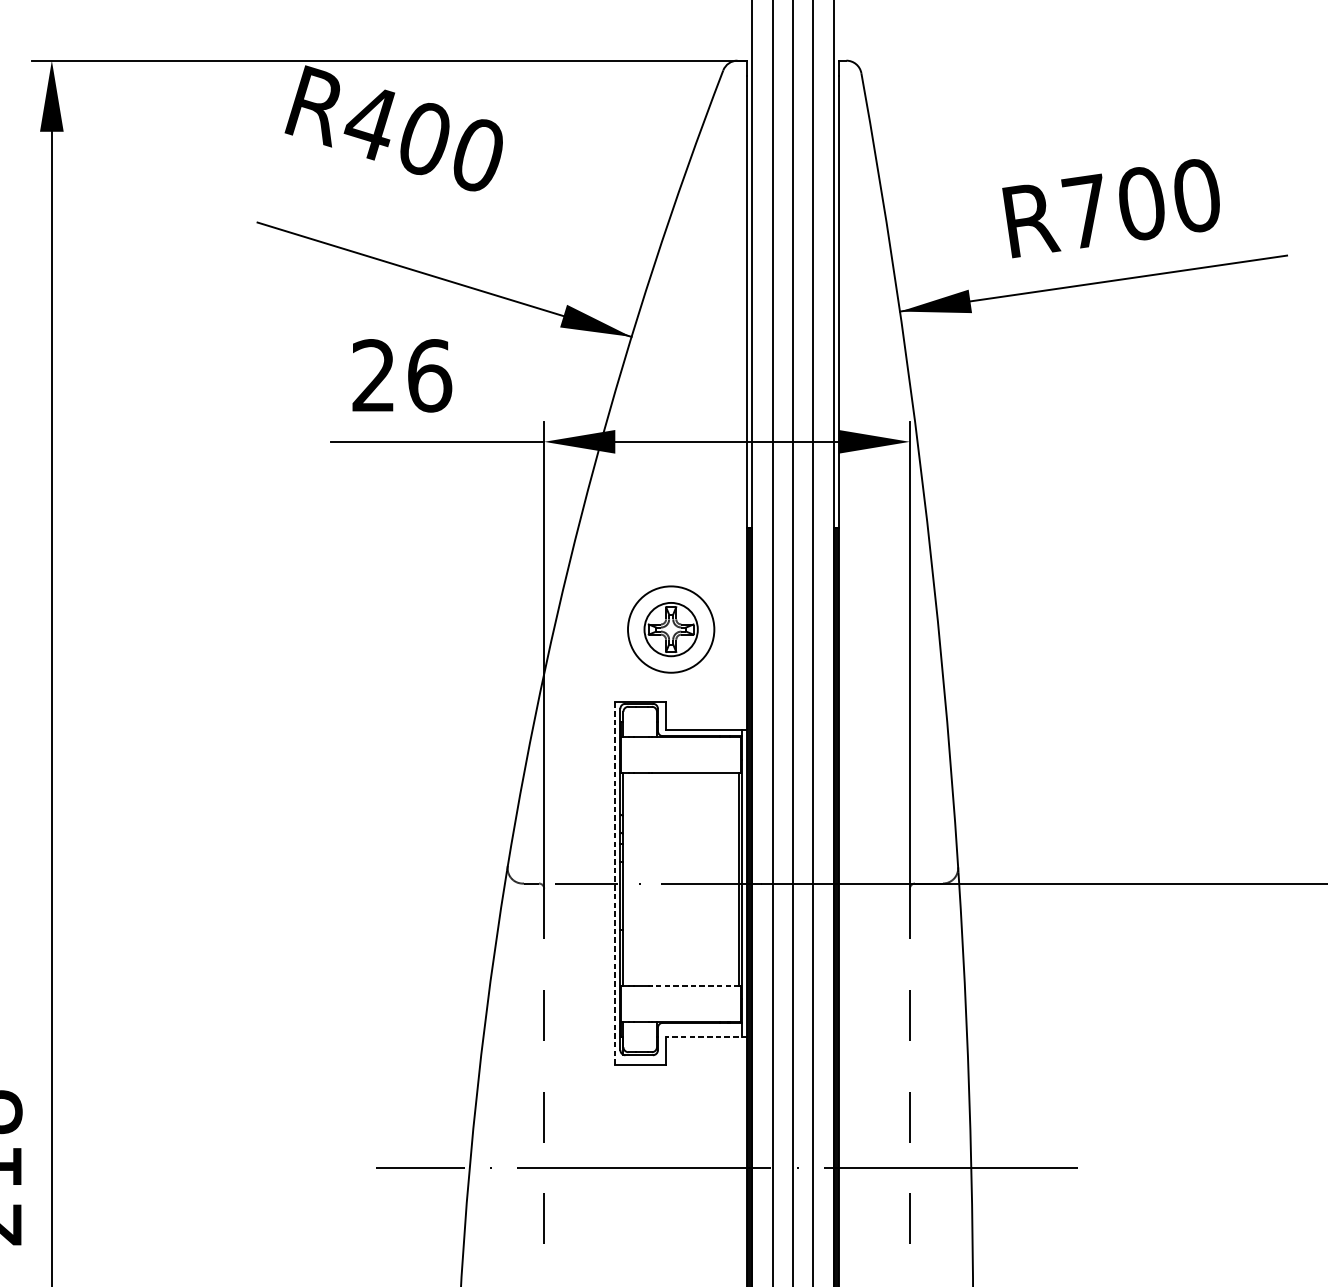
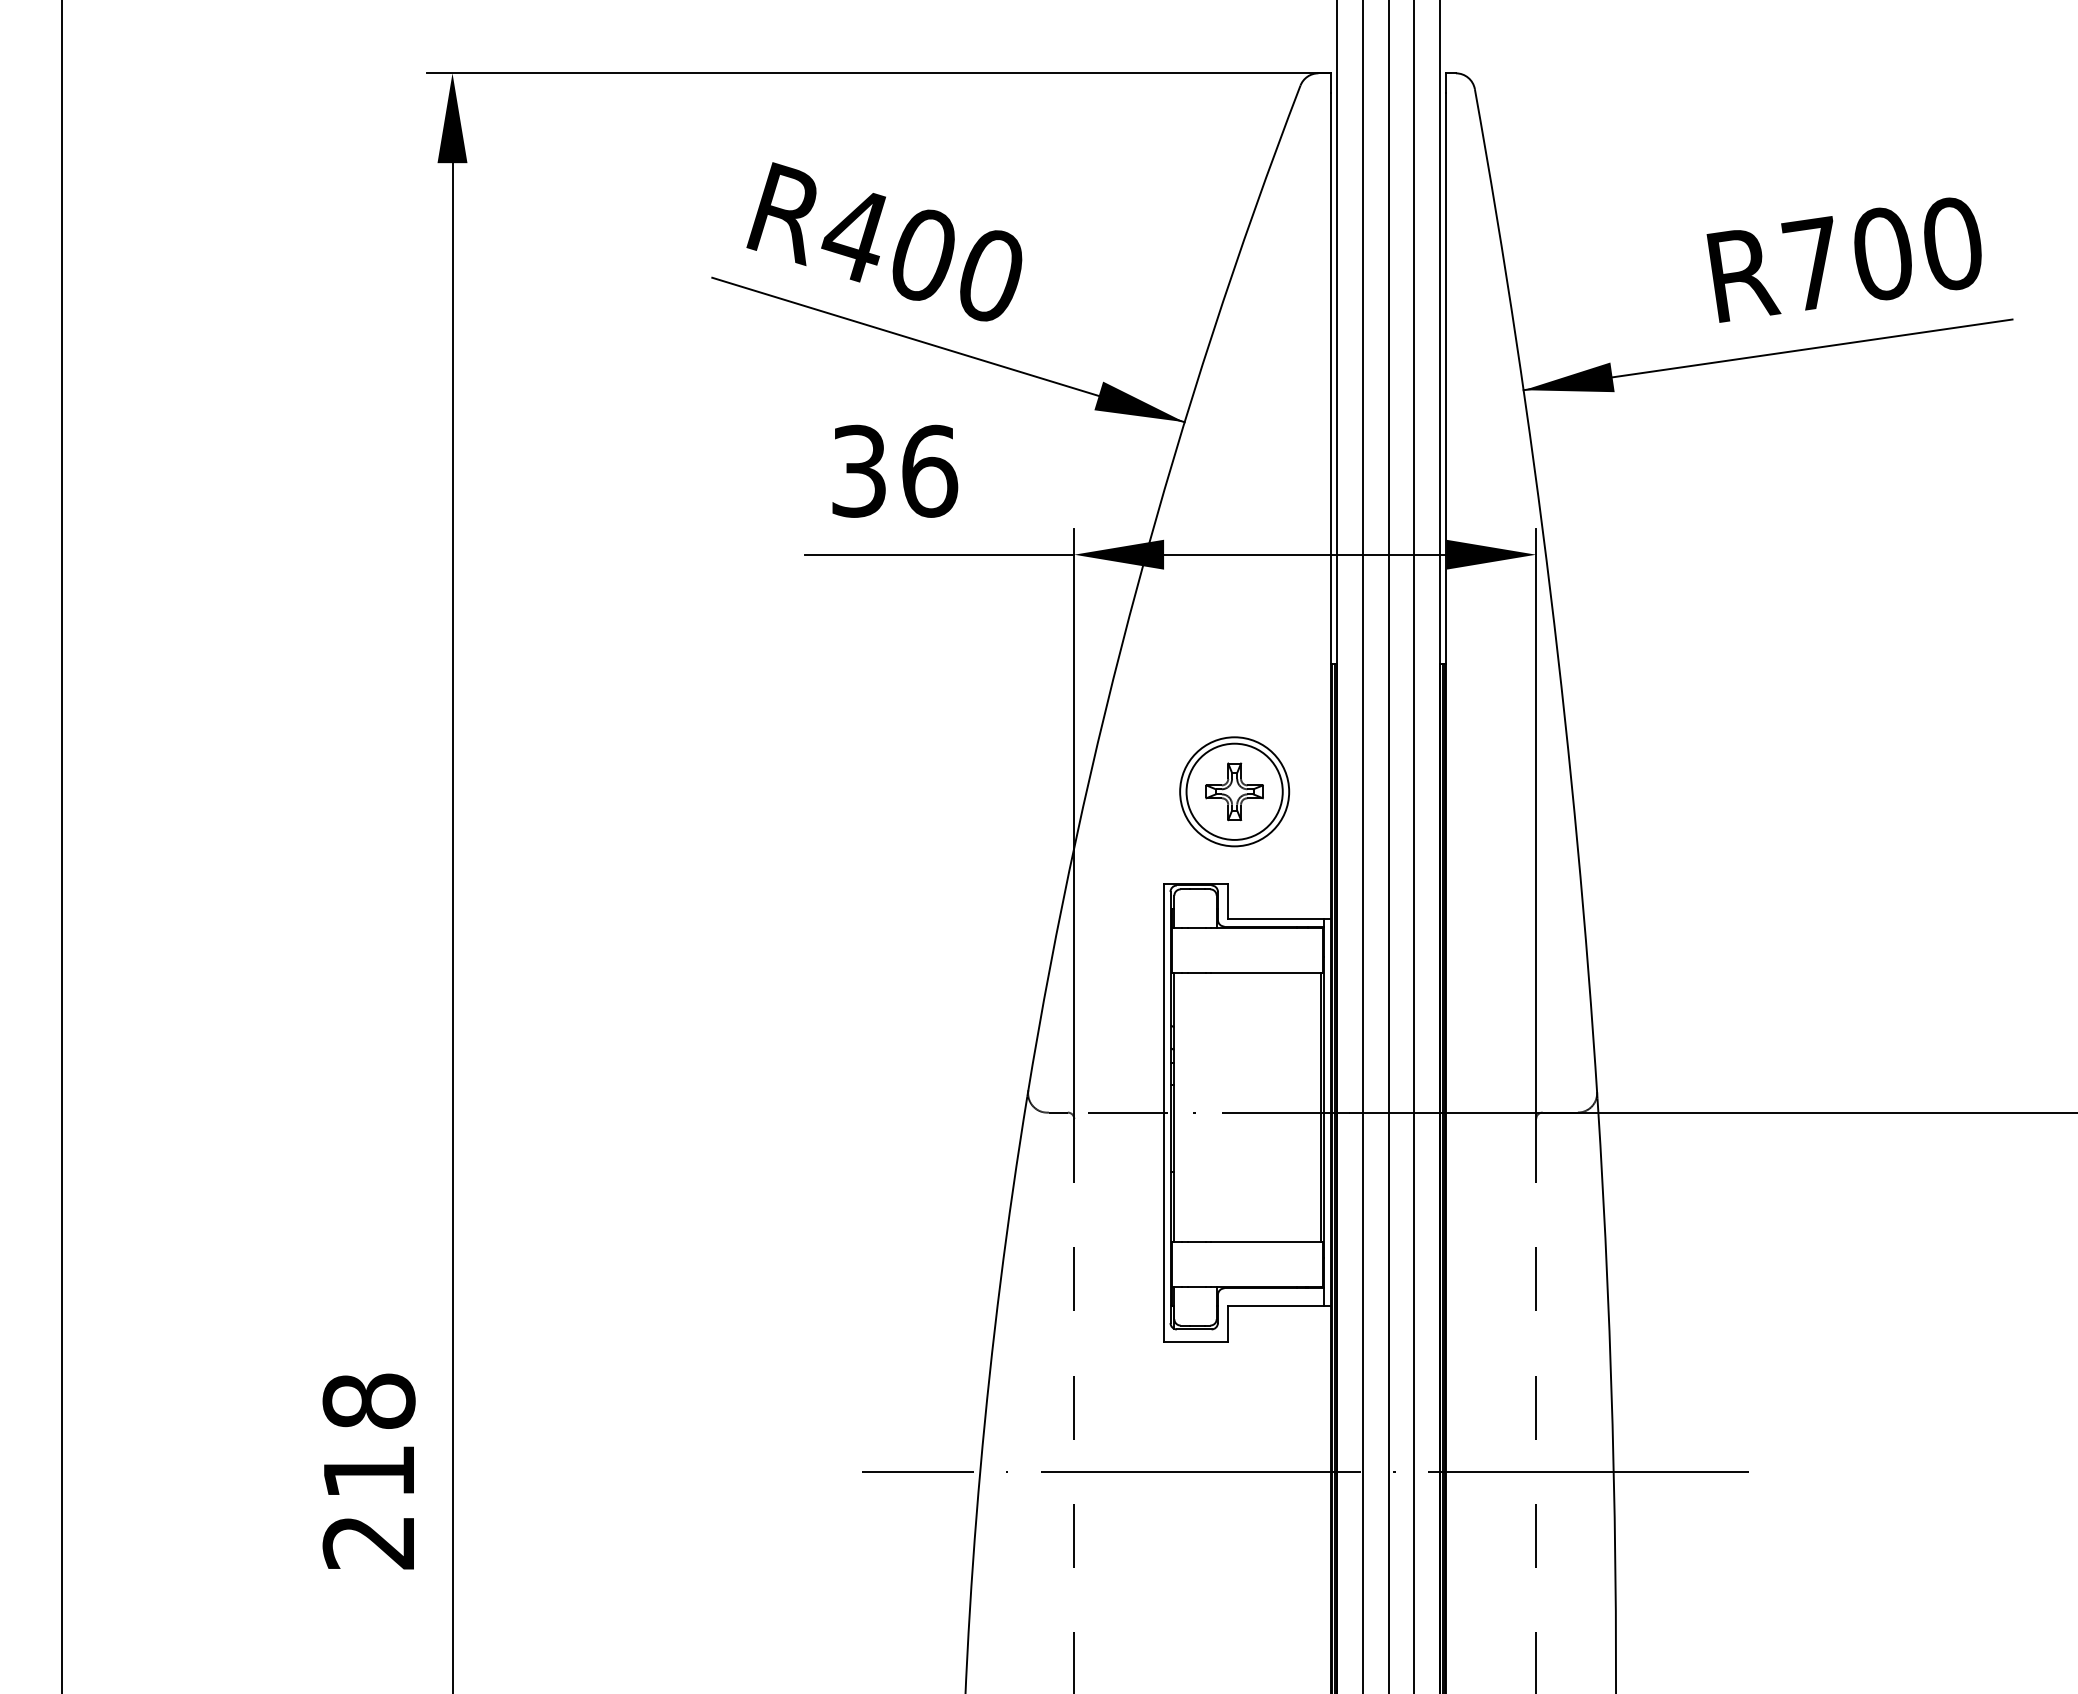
text: (393, 128) -> (884, 241), moved
text: (1110, 208) -> (1843, 259), moved
text: (373, 375) -> (858, 470), 26 -> 36
circle: (671, 629) -> (1234, 791), size x1.43
line: (615, 883) -> (1164, 1112), dashed -> solid
line: (695, 986) -> (1265, 1242), dashed -> solid
line: (706, 1037) -> (1279, 1306), dashed -> solid

